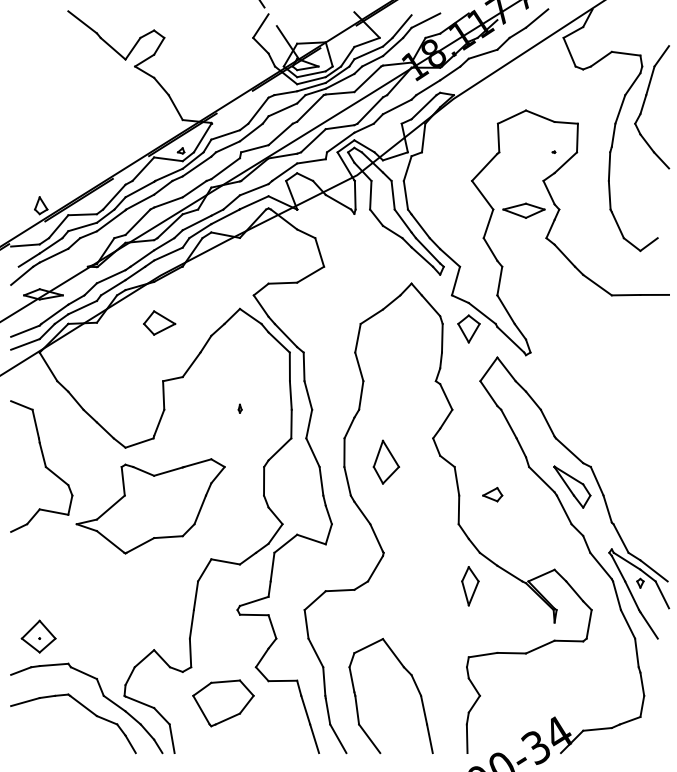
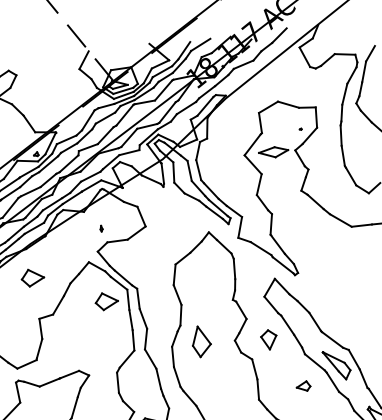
part: (523, 210) -> (273, 152), moved
part: (468, 328) -> (268, 339), moved
part: (259, 365) -> (106, 301), added
part: (239, 408) -> (101, 228), moved
part: (386, 461) -> (201, 341), moved
part: (492, 494) -> (303, 386), moved

